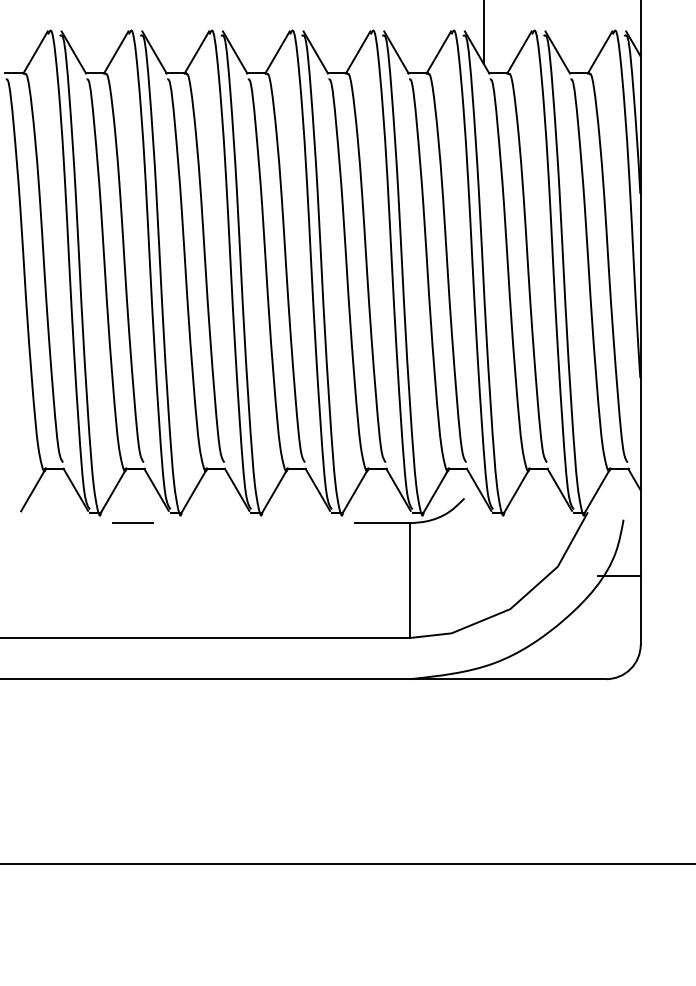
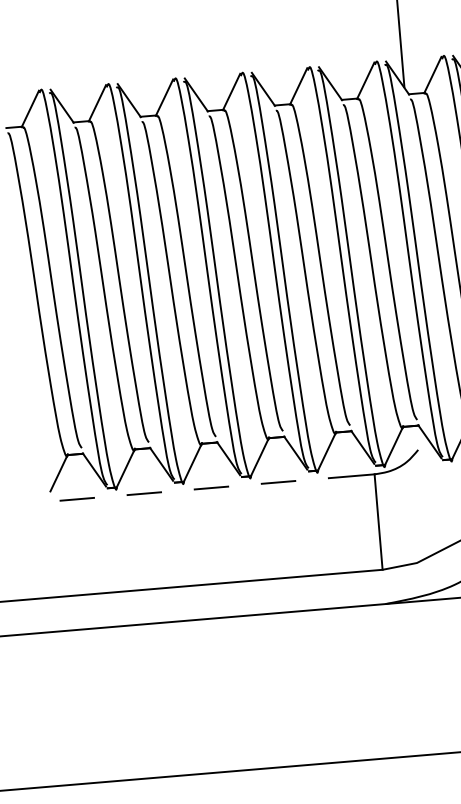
line: (52, 523) -> (77, 499), added
line: (213, 523) -> (211, 488), added
line: (294, 523) -> (278, 482), added

